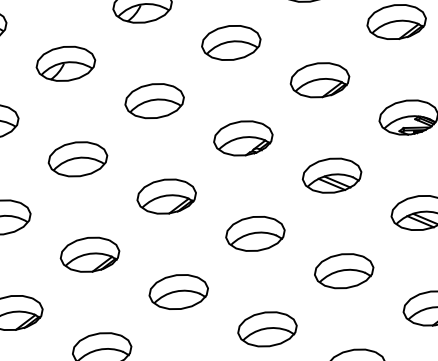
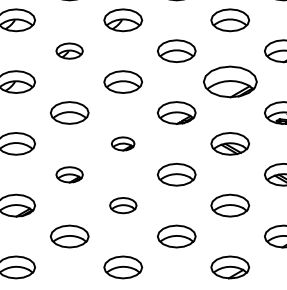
part: (65, 62) -> (69, 50), size x0.7
part: (318, 81) -> (229, 82), size x1.4
part: (165, 196) -> (122, 143), size x0.6
part: (89, 254) -> (69, 174), size x0.7
part: (179, 291) -> (123, 205), size x0.7

